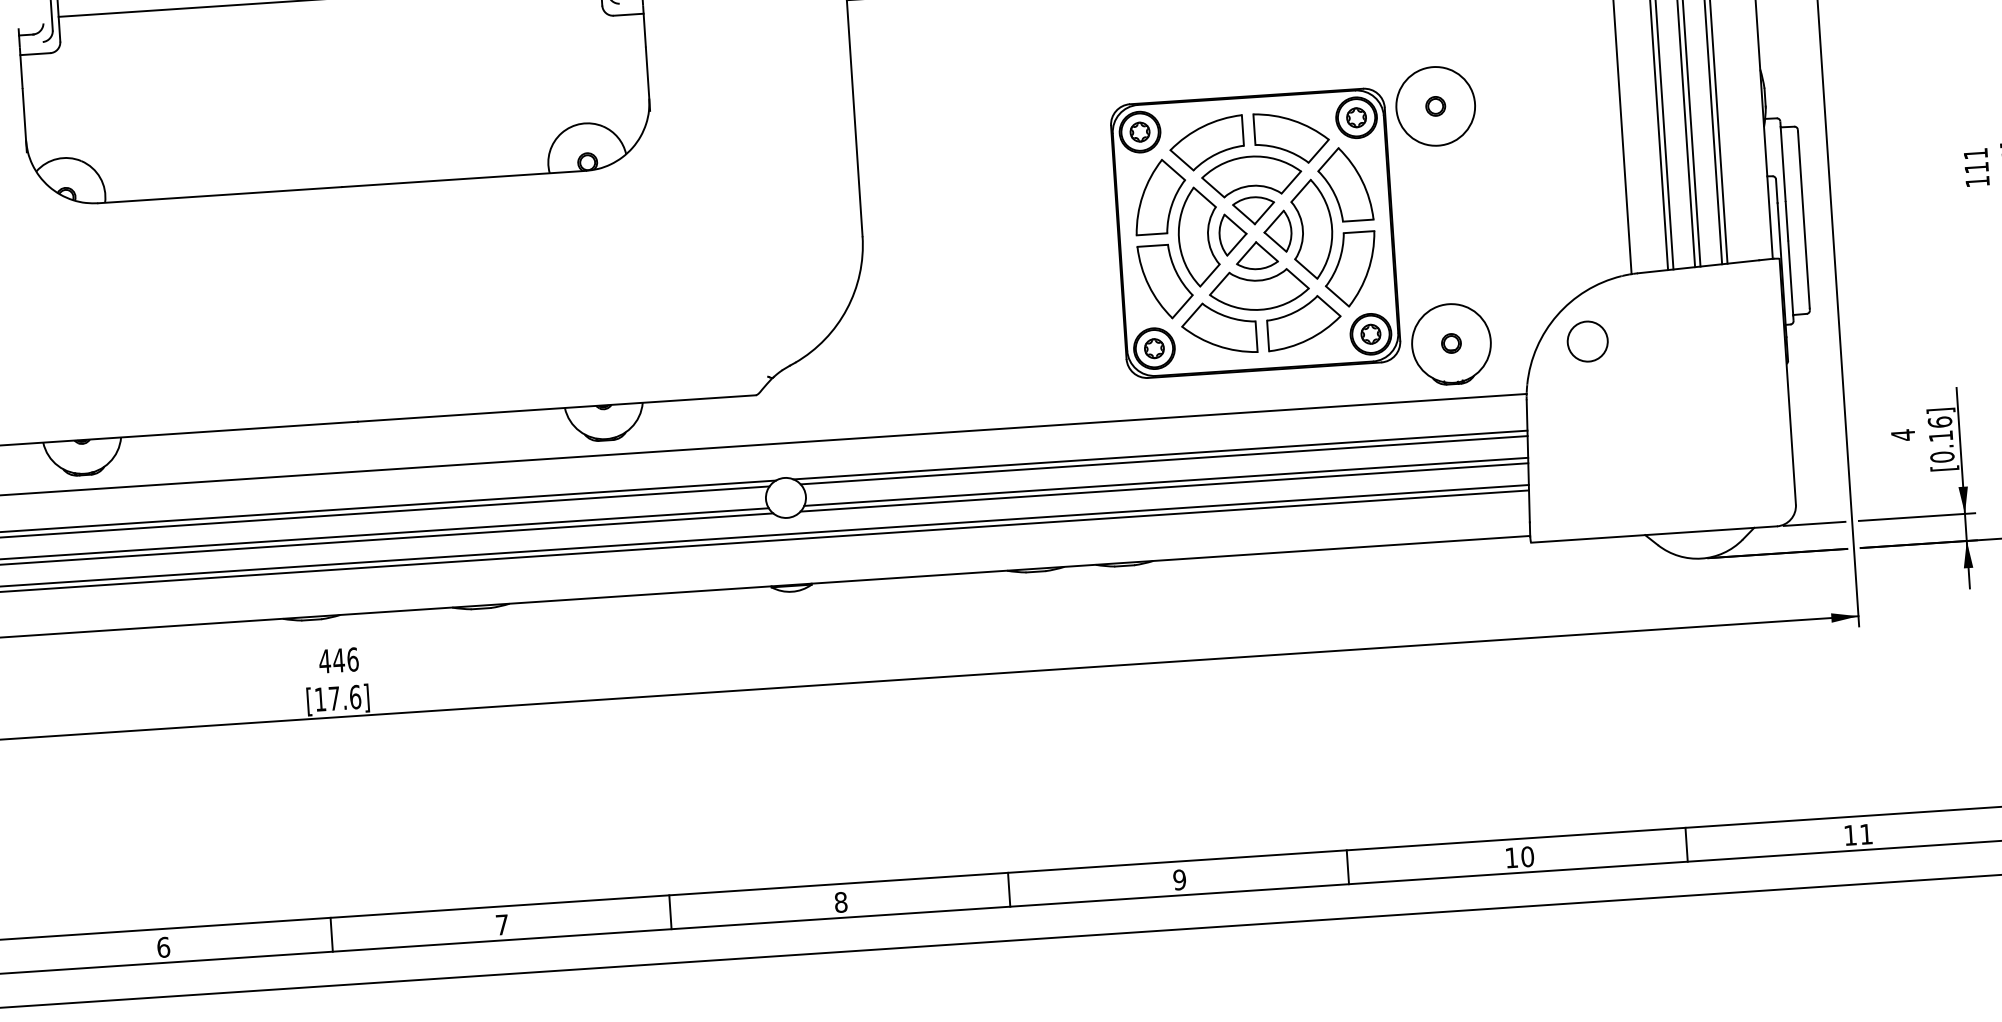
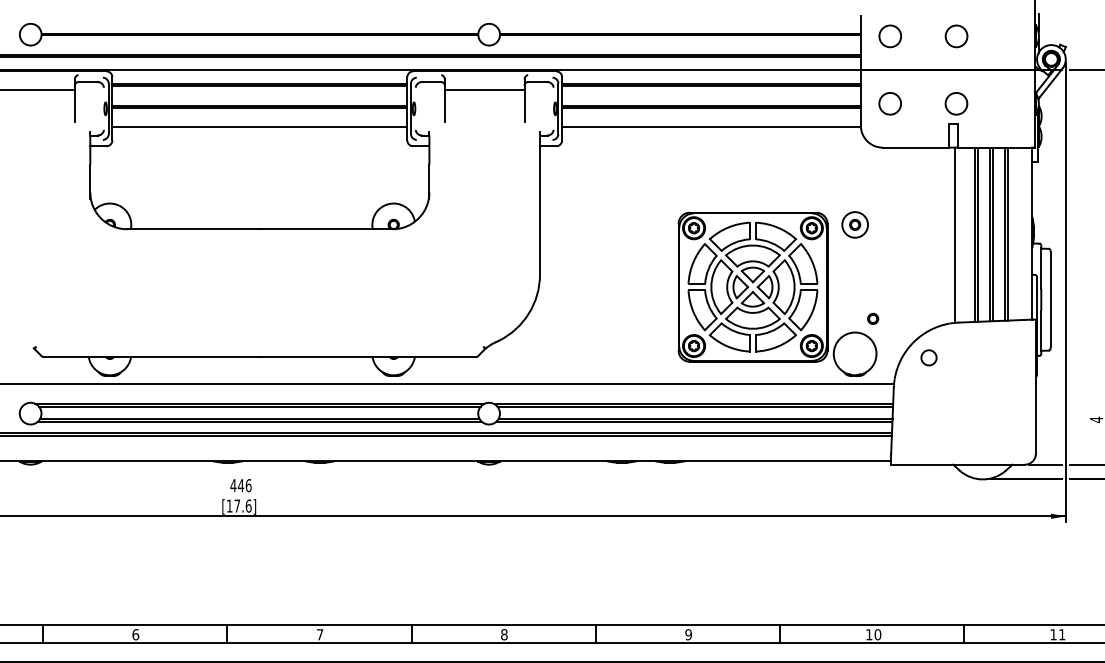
circle: (1434, 105) -> (854, 224), size x0.6
circle: (1586, 341) -> (928, 357), size x0.7
part: (1452, 342) -> (873, 318), moved

